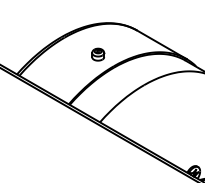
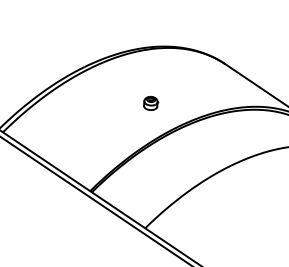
part: (98, 54) -> (151, 103), size x0.6

